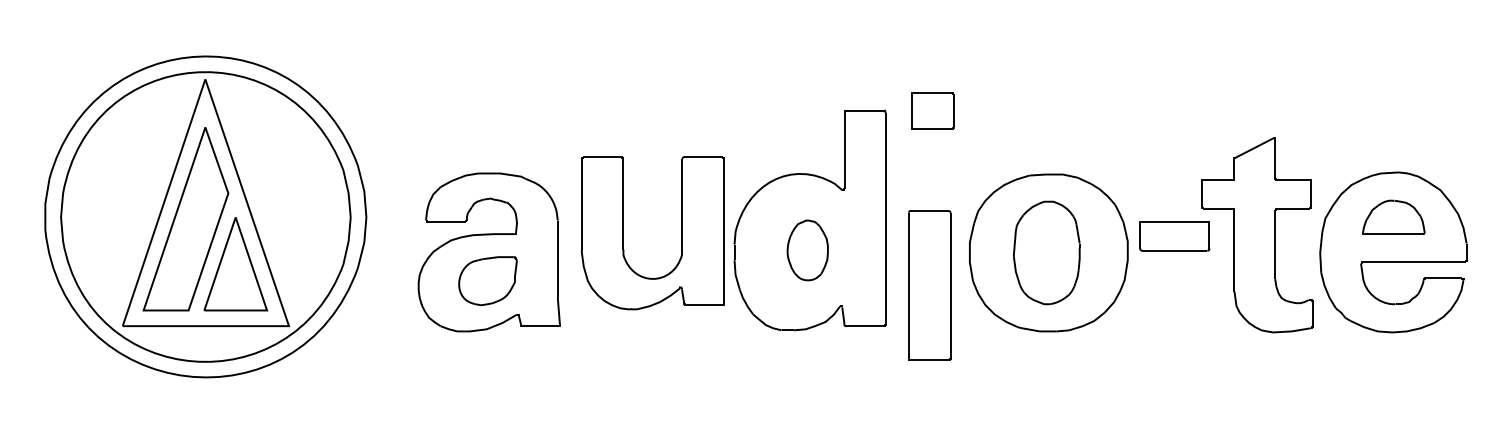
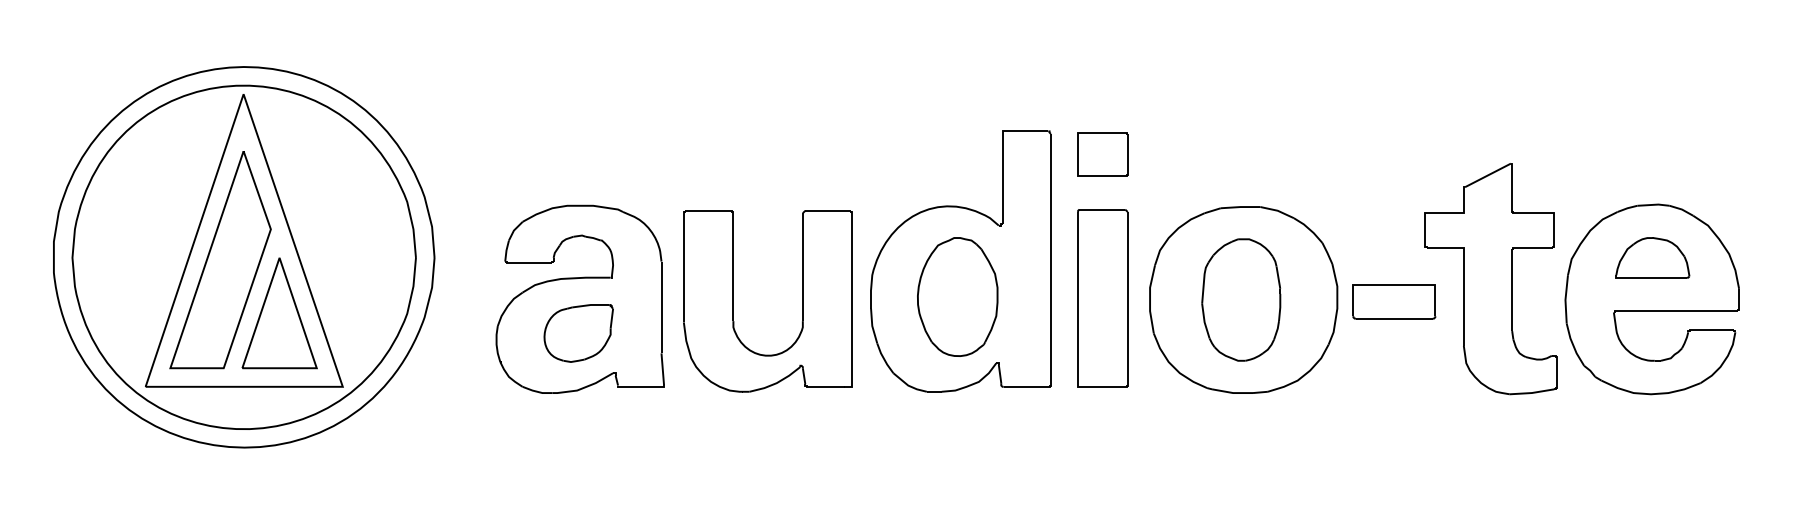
part: (932, 110) -> (1102, 153), moved
part: (623, 233) -> (733, 301), moved
part: (1174, 236) -> (1393, 301), moved
part: (807, 250) -> (957, 297), size x1.67
part: (929, 285) -> (1102, 298), moved

